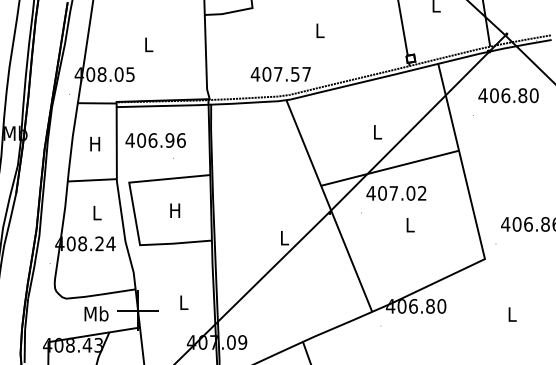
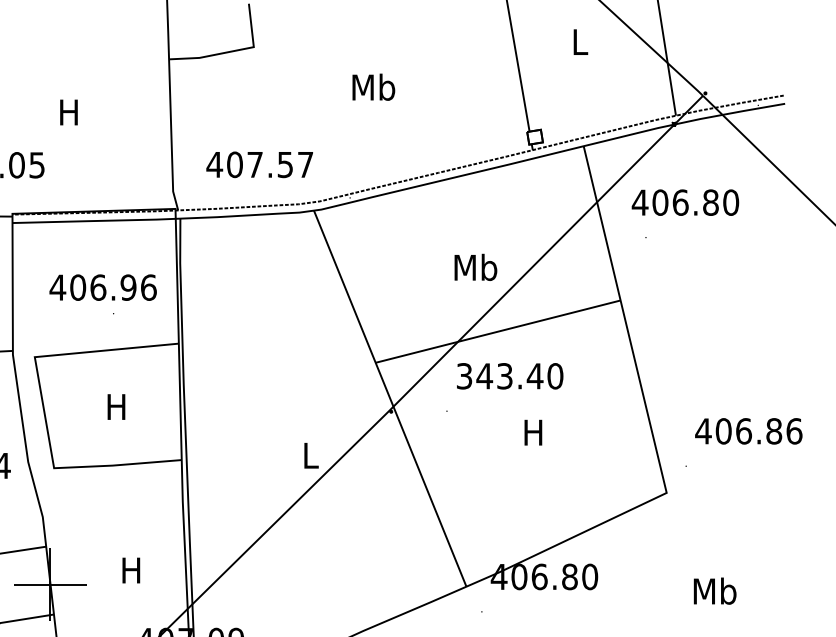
text: (320, 30) -> (374, 86), L -> Mb
text: (148, 44) -> (69, 111), L -> H
text: (280, 74) -> (259, 165), moved
text: (508, 95) -> (685, 202), moved
text: (377, 131) -> (475, 266), L -> Mb
text: (155, 140) -> (102, 287), moved
text: (396, 193) -> (509, 376), 407.02 -> 343.40
text: (409, 225) -> (532, 433), L -> H
text: (183, 302) -> (131, 570), L -> H
text: (512, 313) -> (715, 589), L -> Mb

